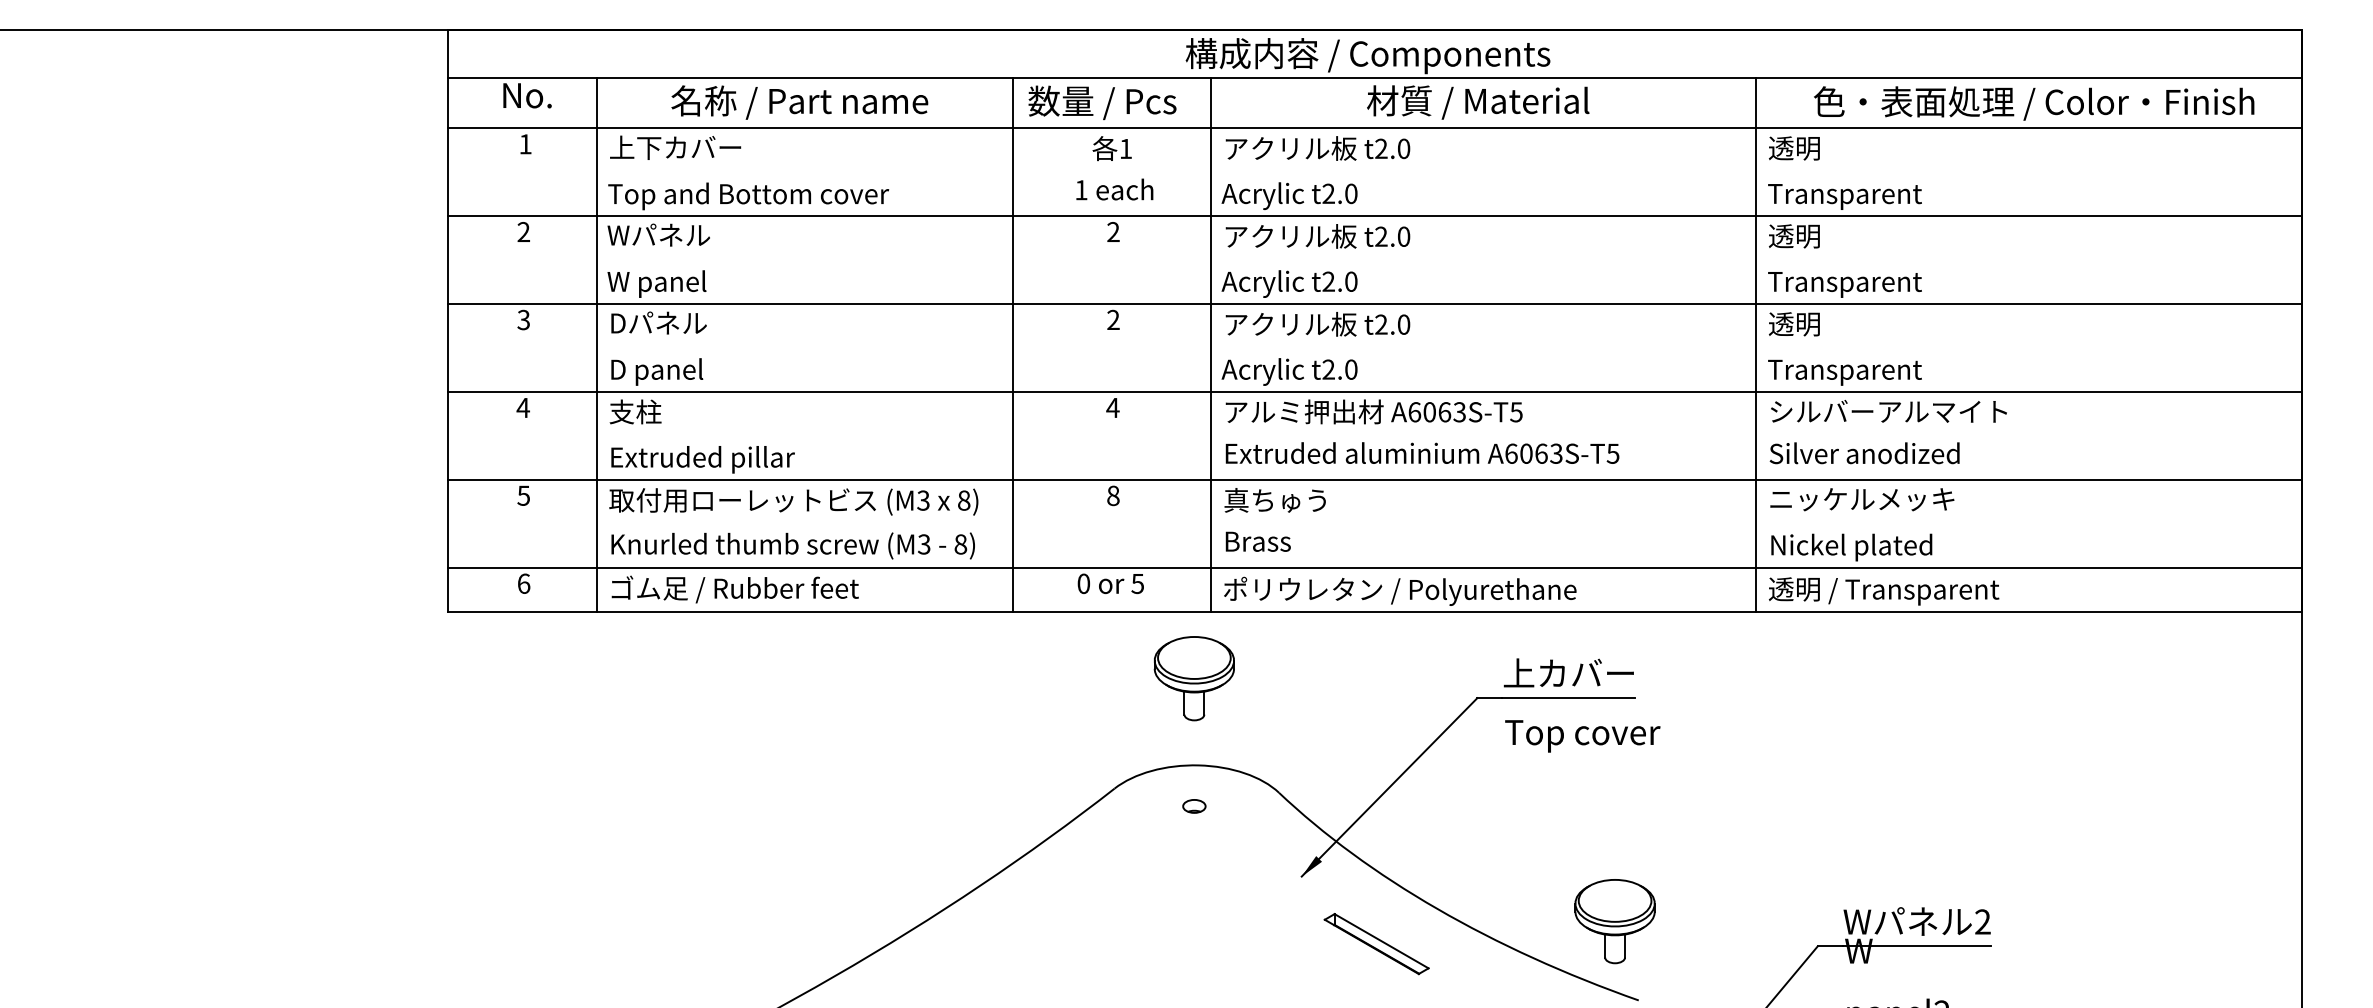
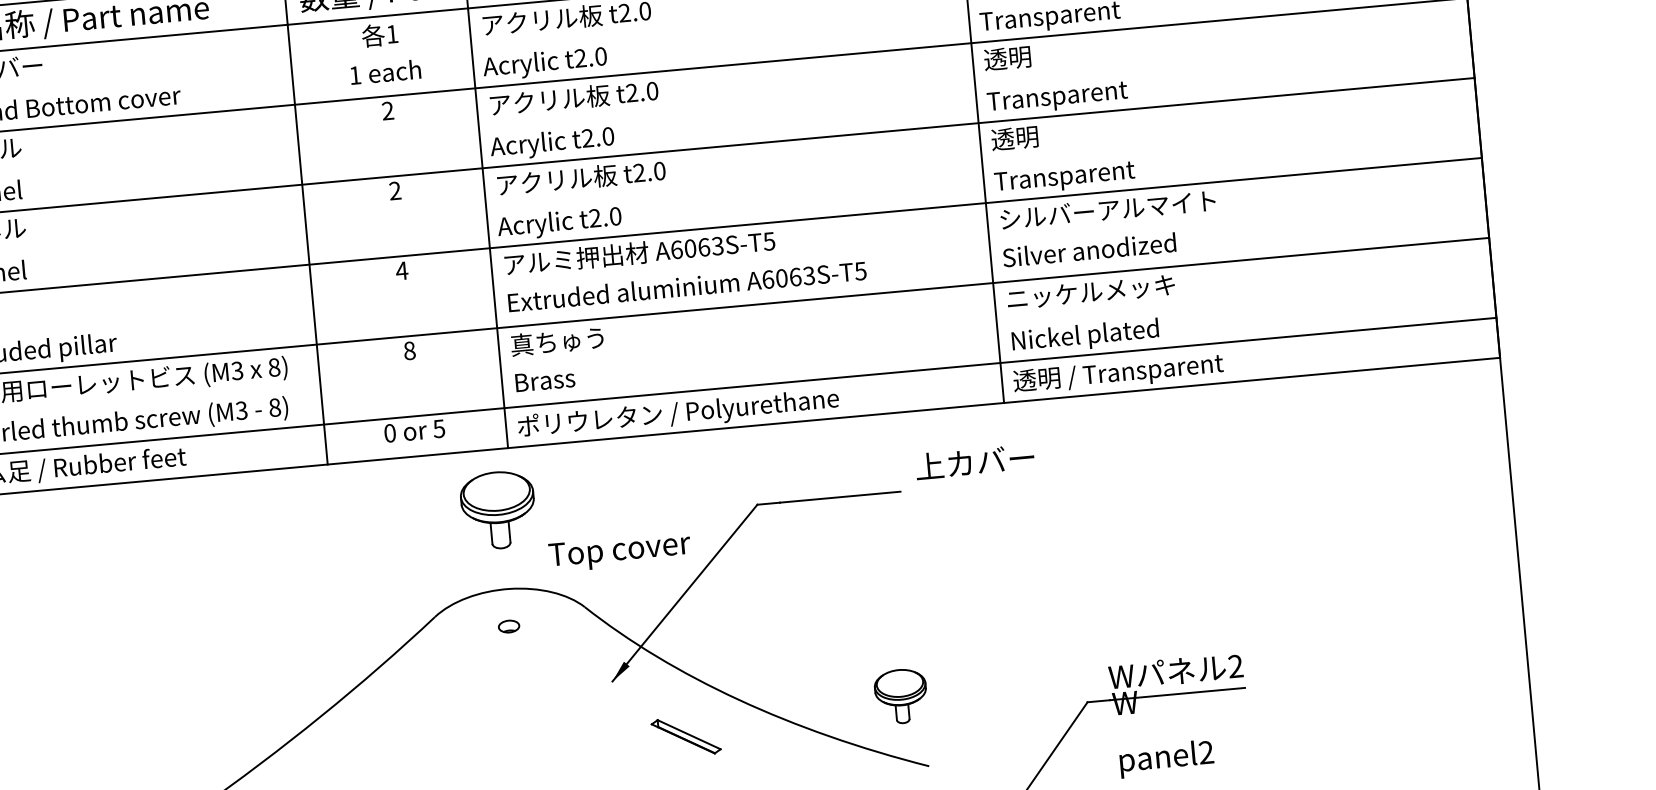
text: (1568, 672) -> (974, 461), moved
text: (1582, 736) -> (619, 552), moved
part: (1614, 921) -> (900, 696), size x0.7
part: (1376, 944) -> (686, 737), size x0.7

